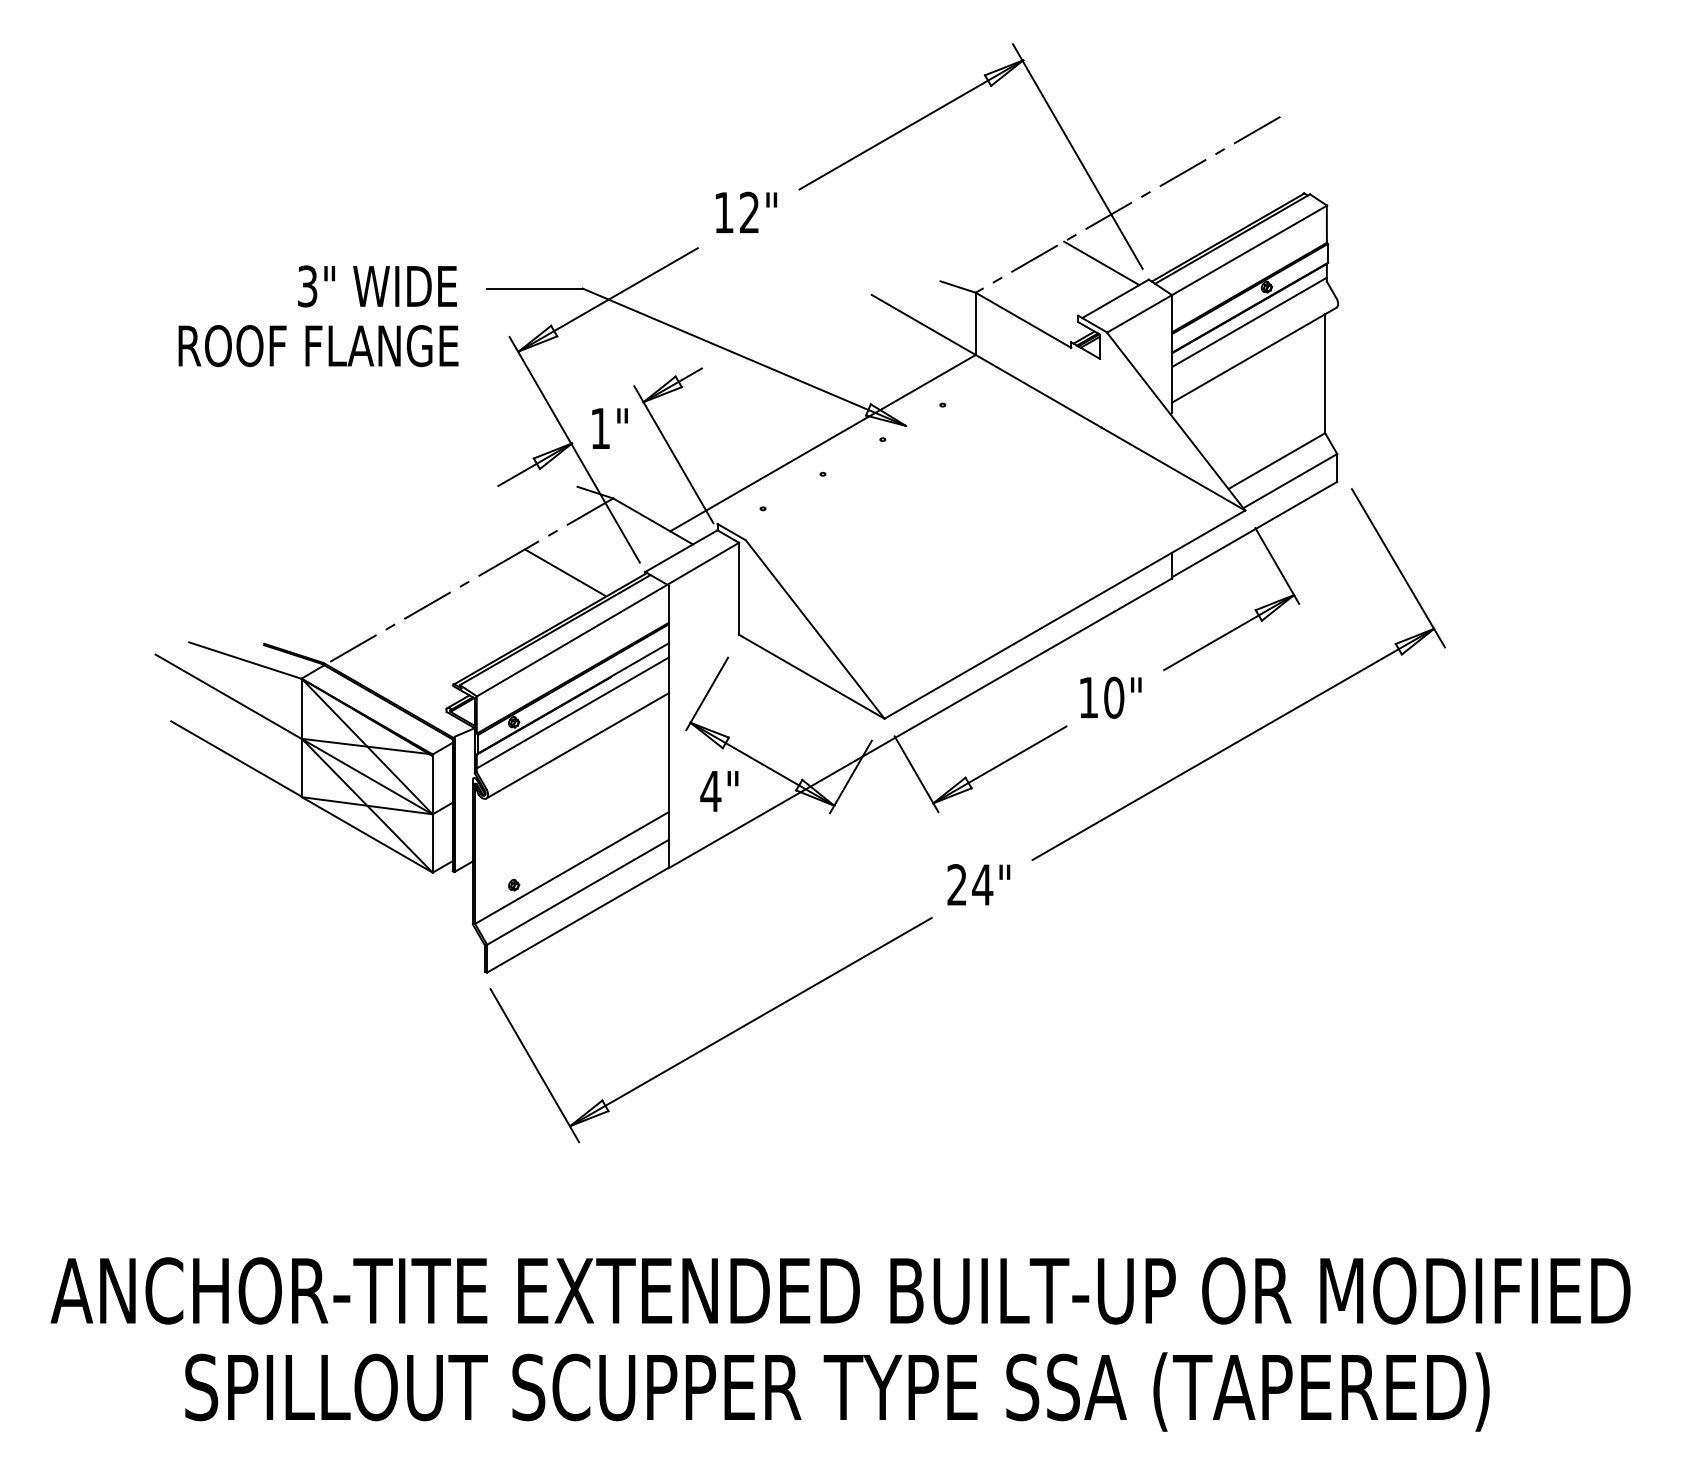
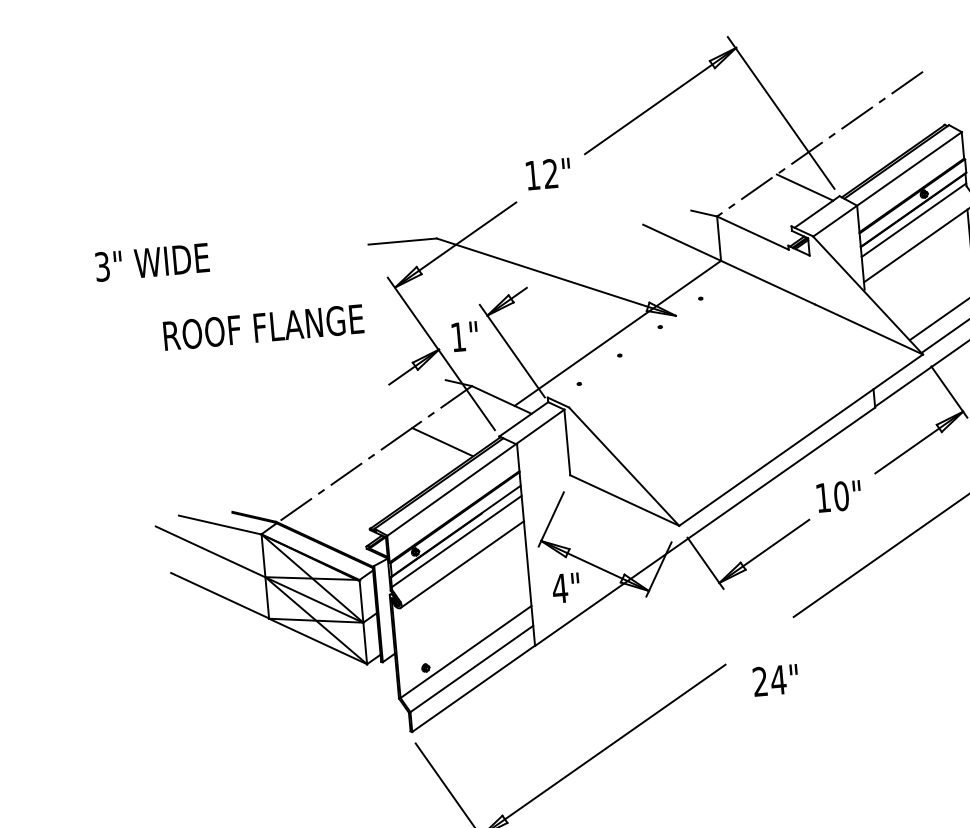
text: (377, 286) -> (152, 262), moved
text: (318, 346) -> (263, 327), moved
text: (978, 884) -> (775, 680), moved

